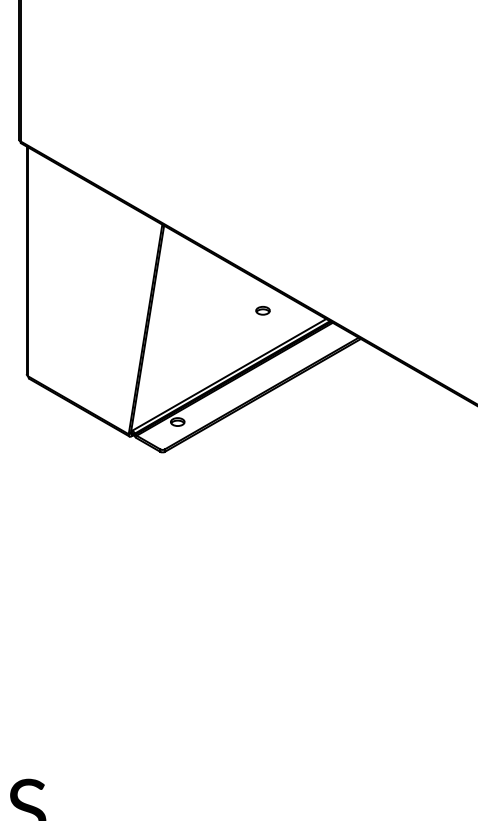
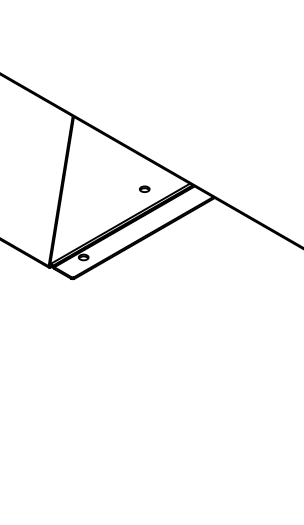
part: (262, 310) -> (144, 189), moved

